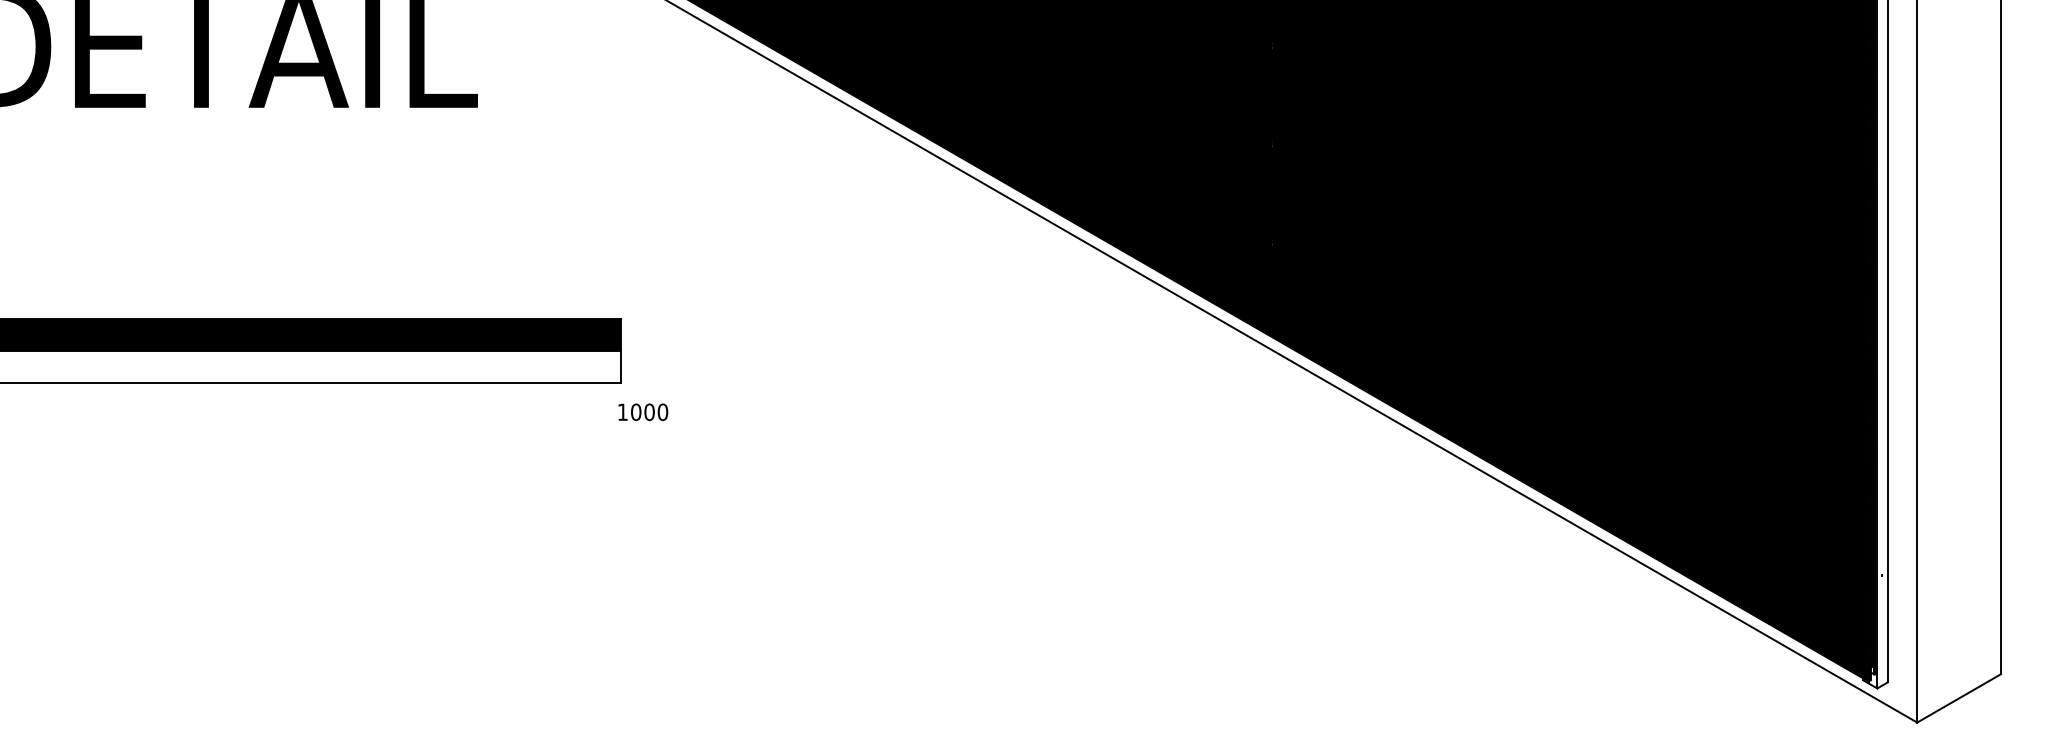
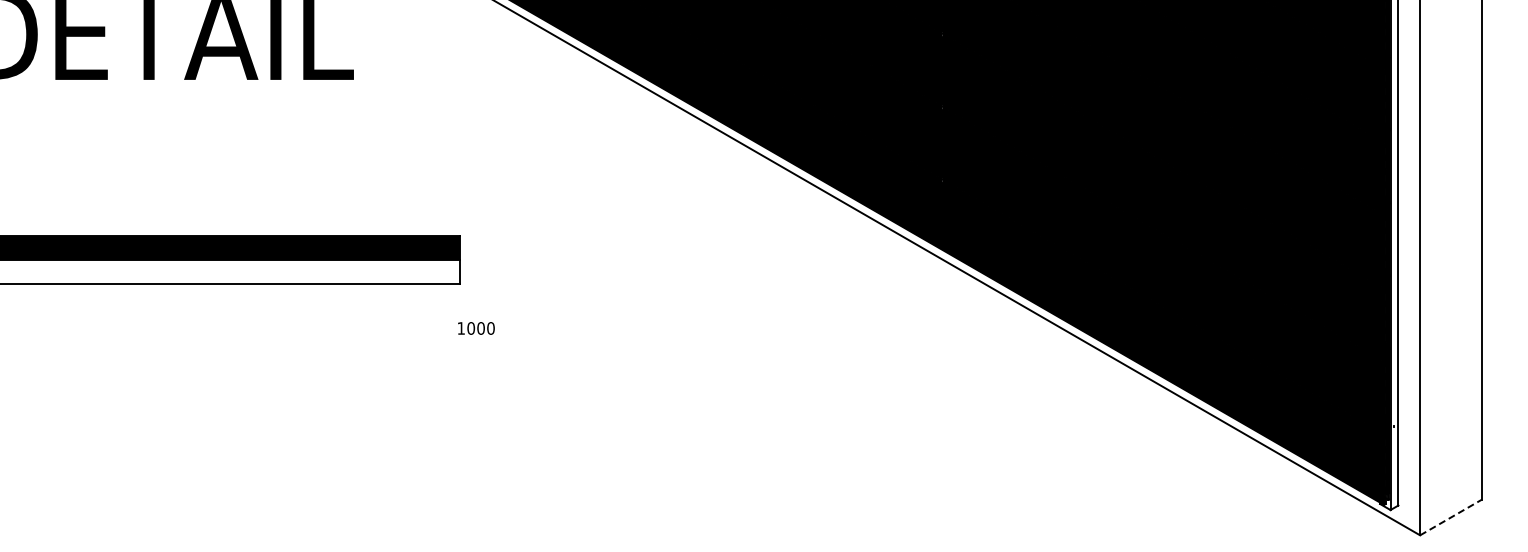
text: (643, 412) -> (476, 328), moved
line: (1959, 698) -> (1451, 517), solid -> dashed

